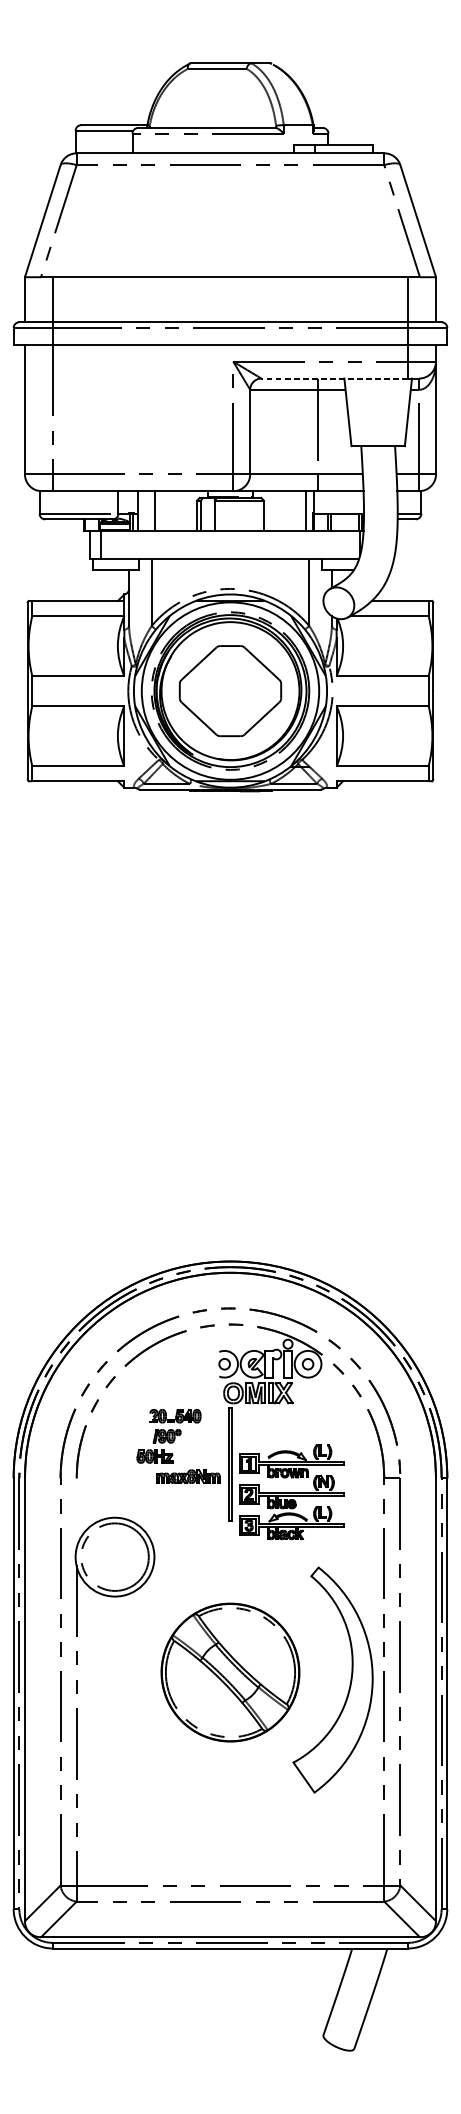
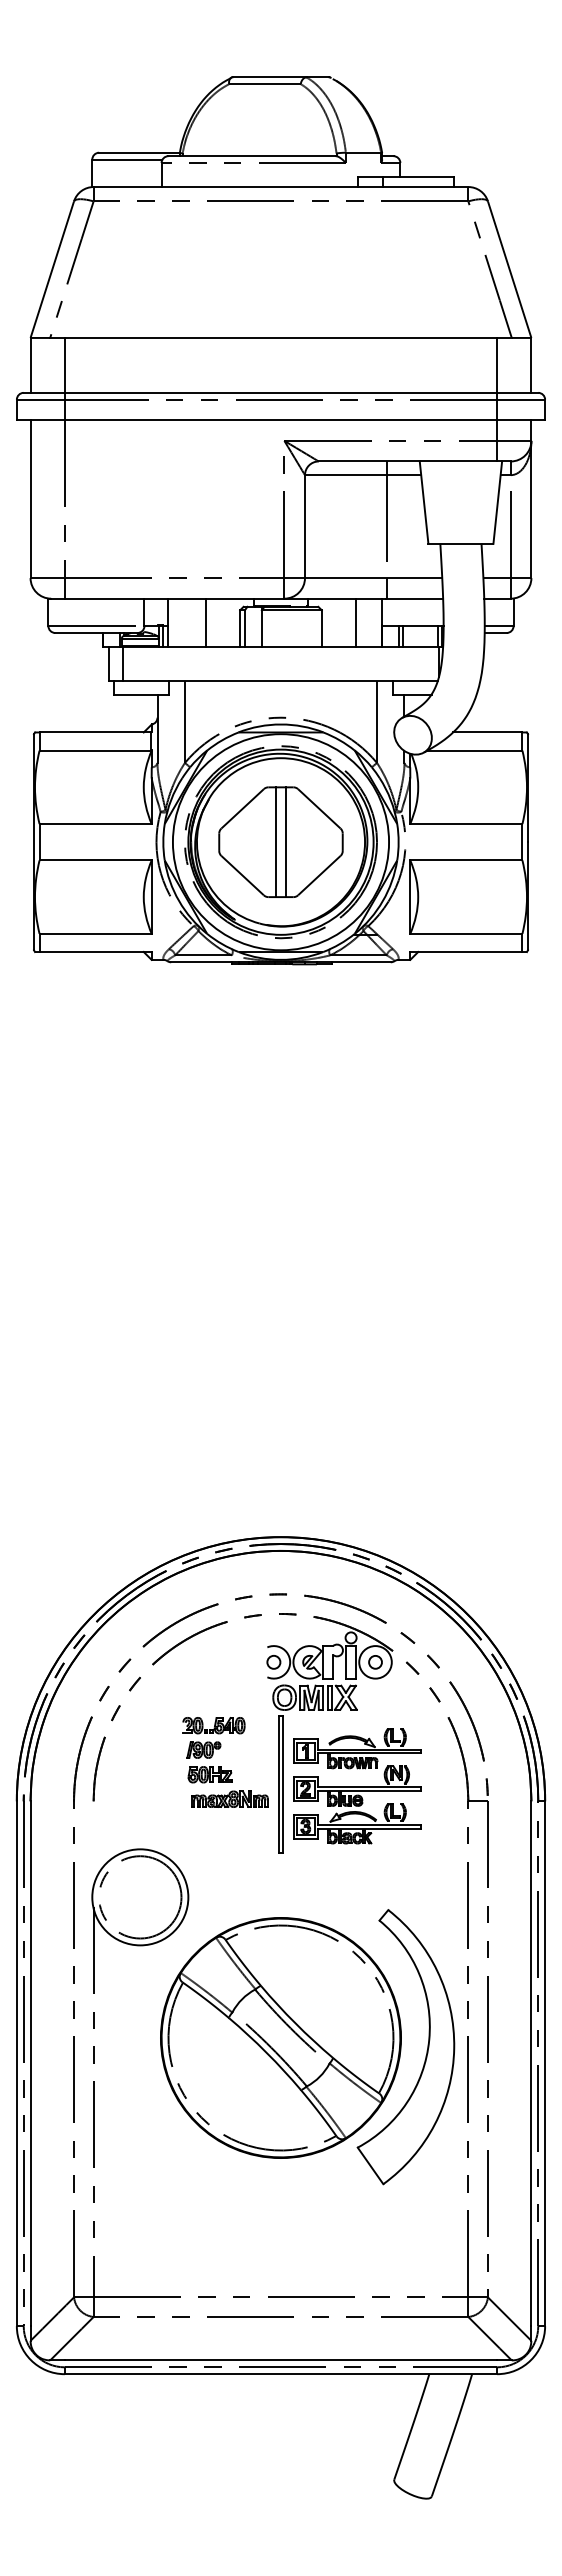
line: (334, 378) -> (407, 461), dashed -> solid
line: (155, 510) -> (206, 622), moved
line: (305, 510) -> (355, 622), moved
line: (225, 691) -> (275, 842), added
line: (235, 691) -> (286, 842), added
part: (154, 1456) -> (209, 1774), moved
part: (291, 1492) -> (357, 1786), moved
part: (230, 1672) -> (280, 2037), size x1.43

